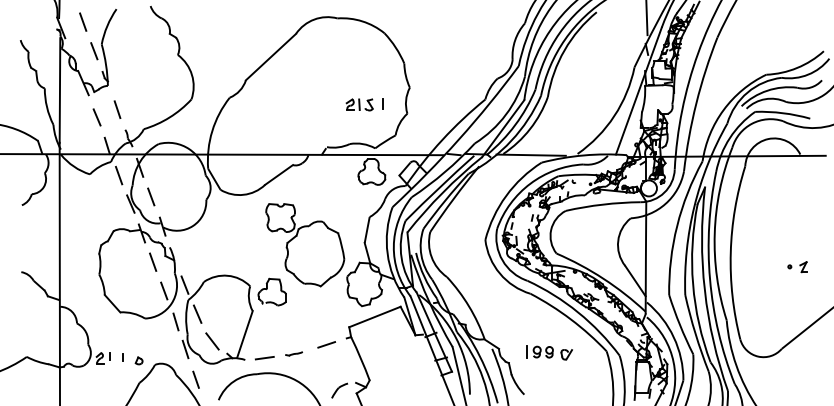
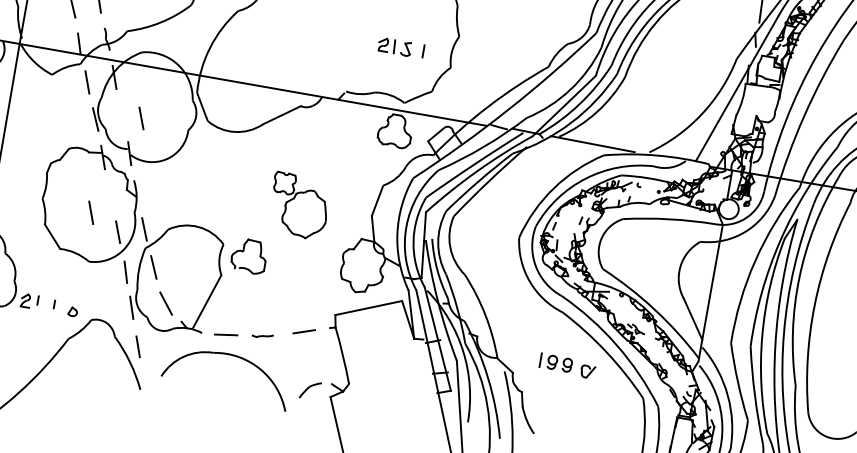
line: (151, 196) -> (141, 117), moved
part: (305, 245) -> (299, 206), size x0.6
line: (153, 261) -> (91, 212), moved
part: (549, 352) -> (567, 365), moved

